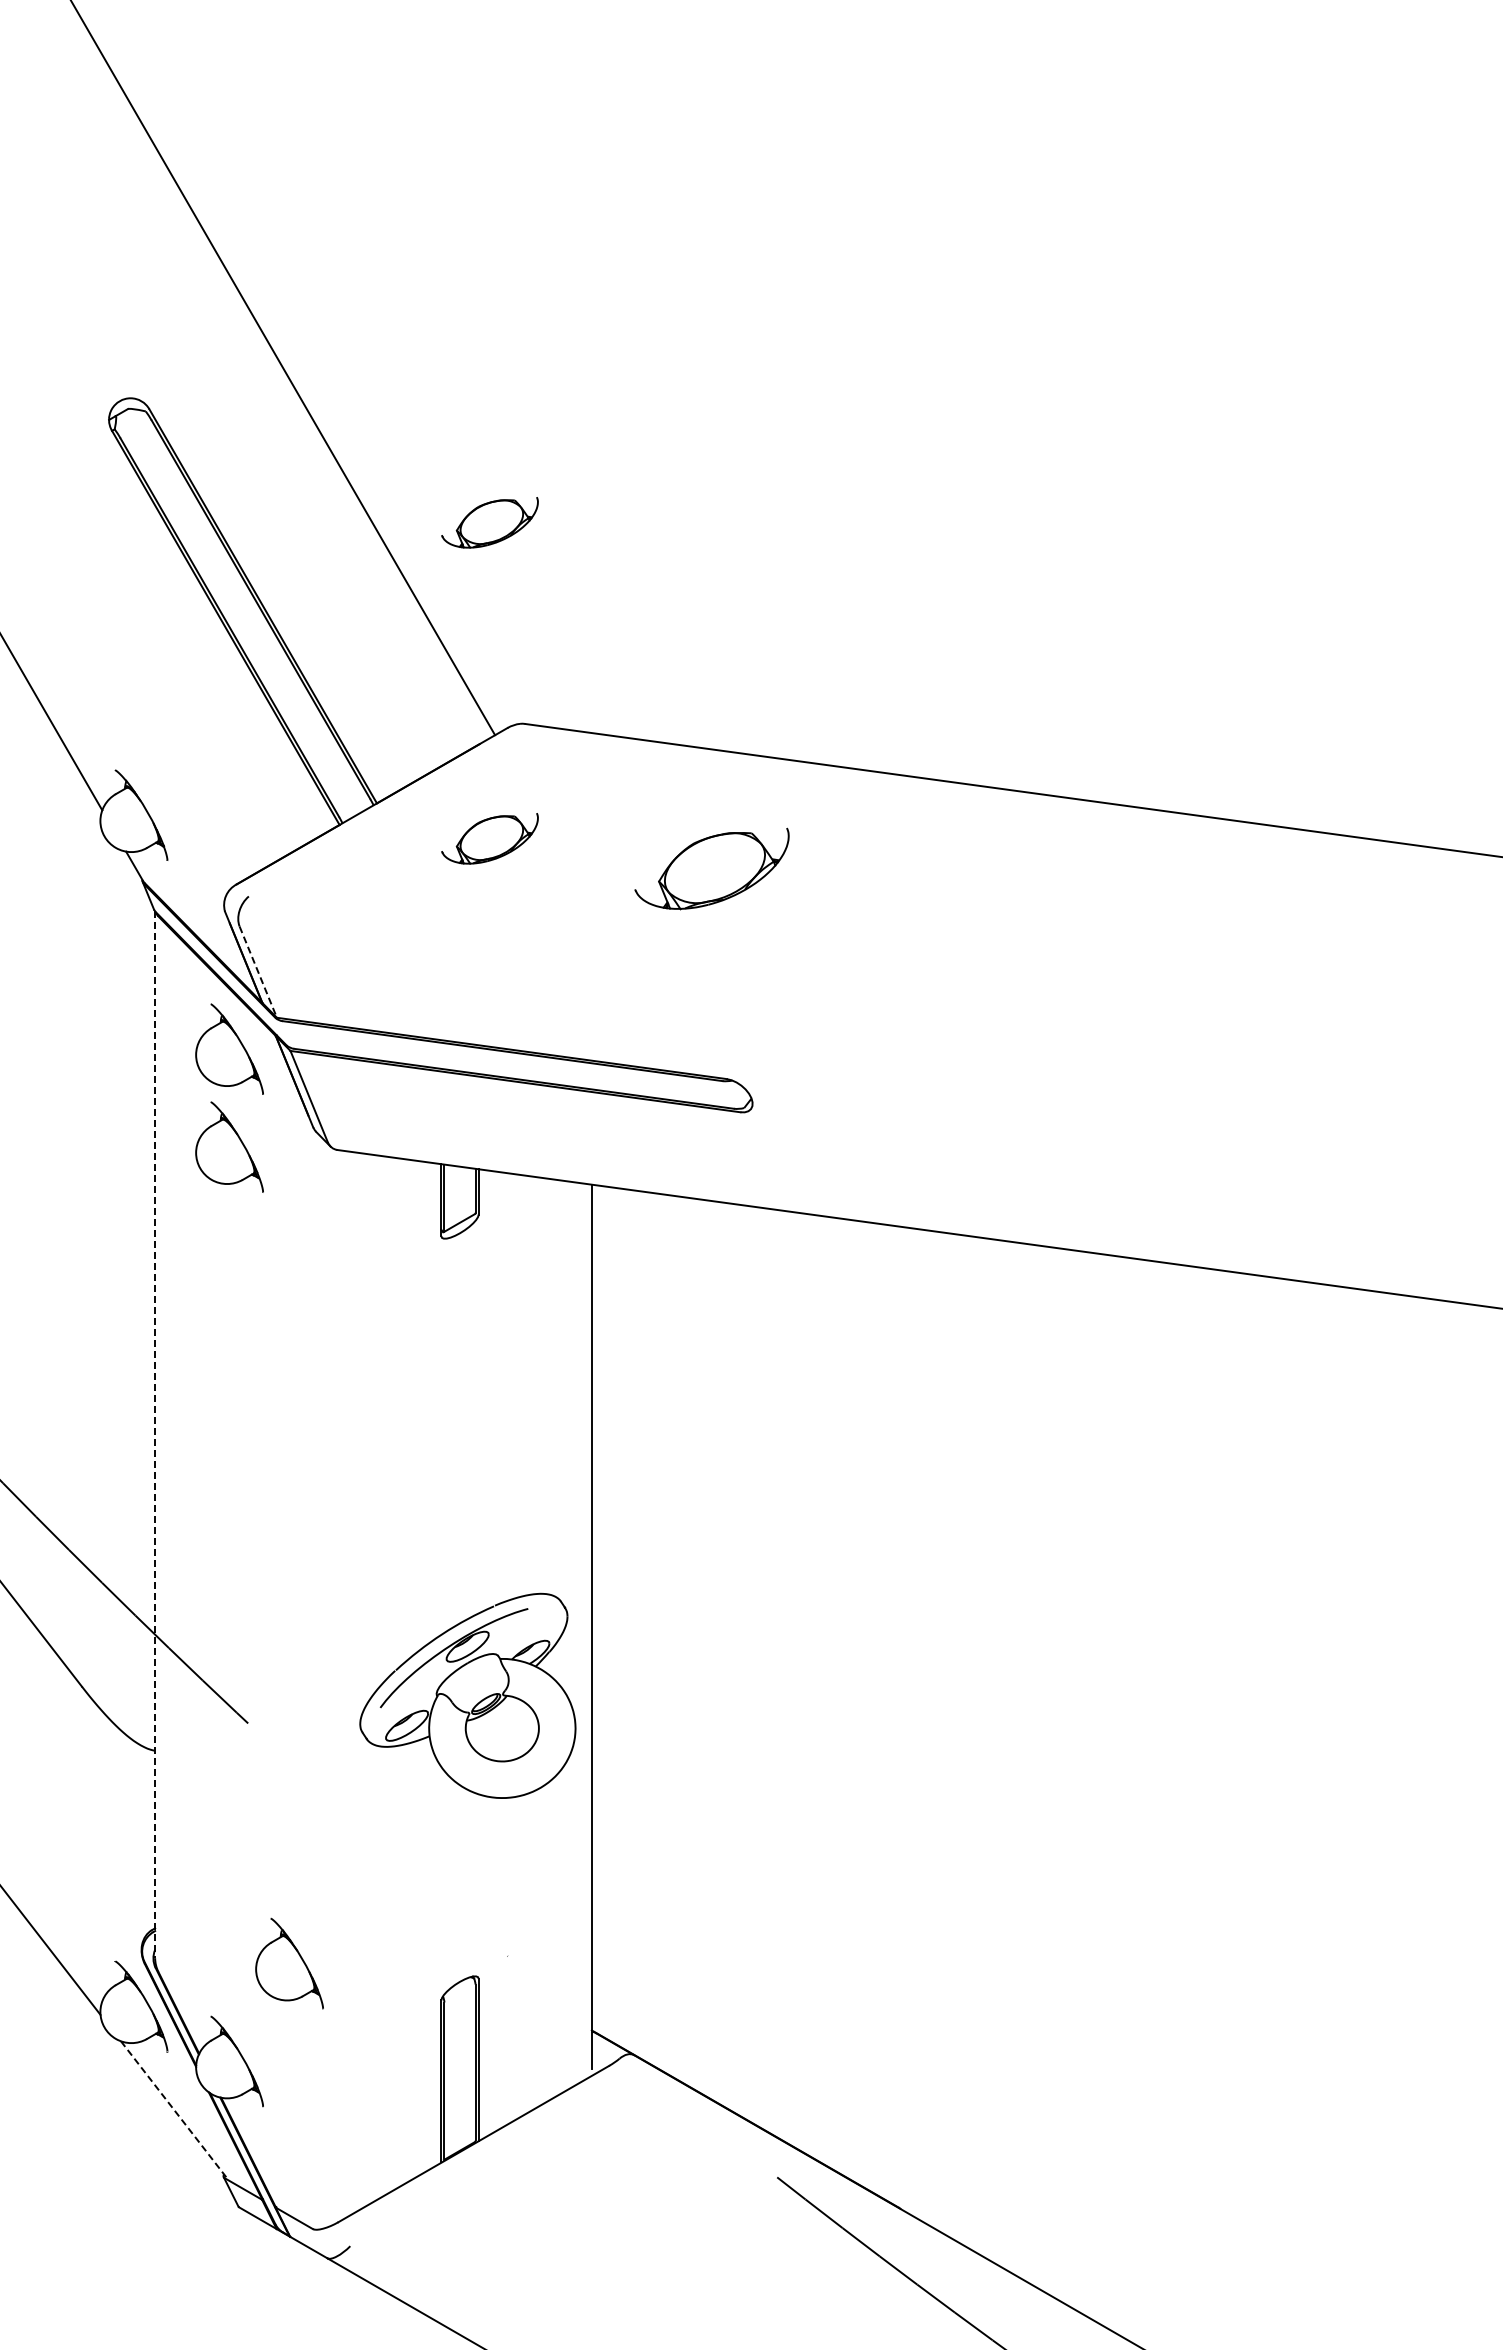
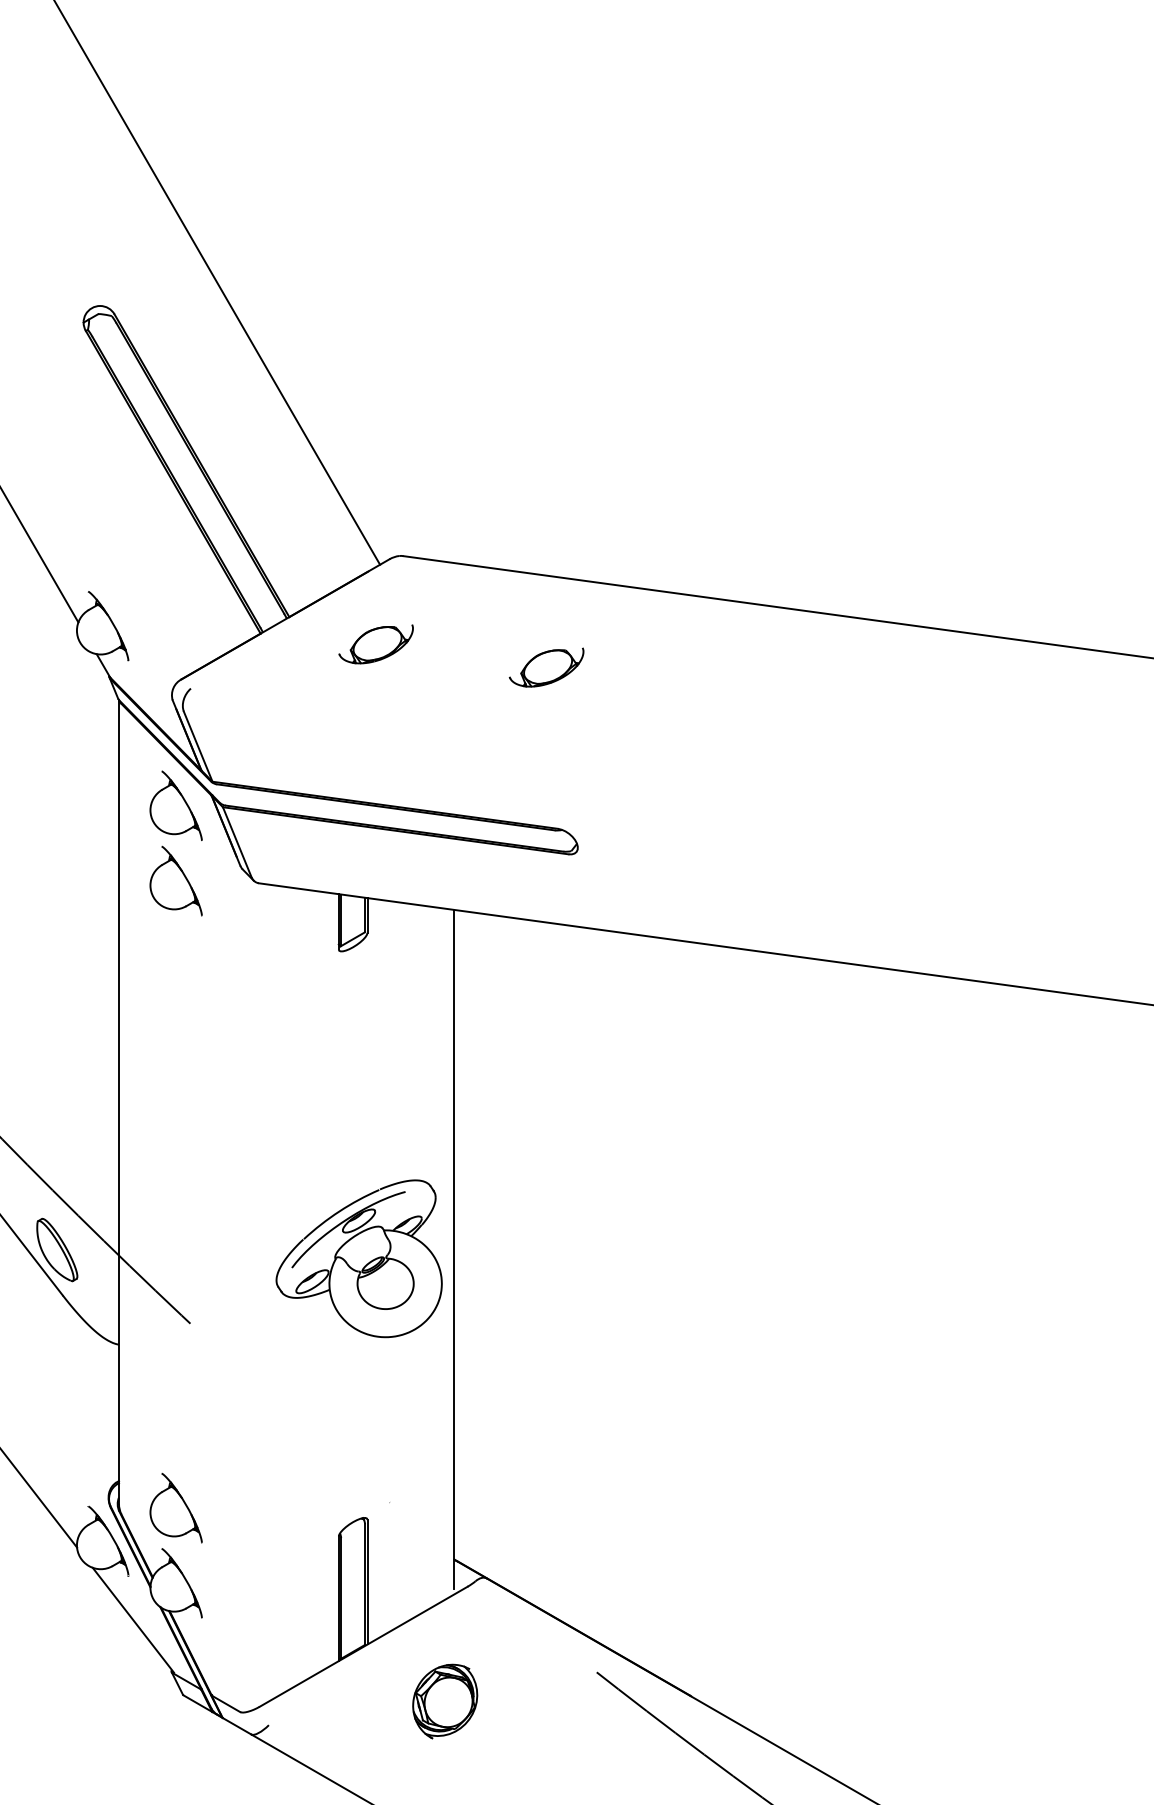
part: (489, 522) -> (375, 401), removed
part: (711, 868) -> (546, 667), size x0.62
line: (258, 972) -> (198, 746), dashed -> solid
line: (155, 1435) -> (119, 1102), dashed -> solid
part: (74, 1627) -> (57, 1250), added
part: (467, 1695) -> (358, 1258), moved
part: (289, 1963) -> (176, 1508), moved
line: (174, 2109) -> (133, 1620), dashed -> solid
part: (579, 2215) -> (444, 1701), added

